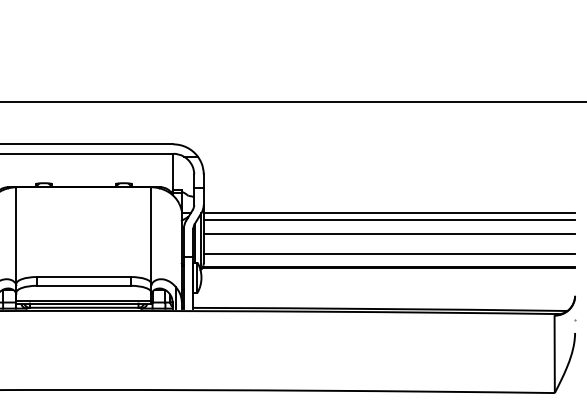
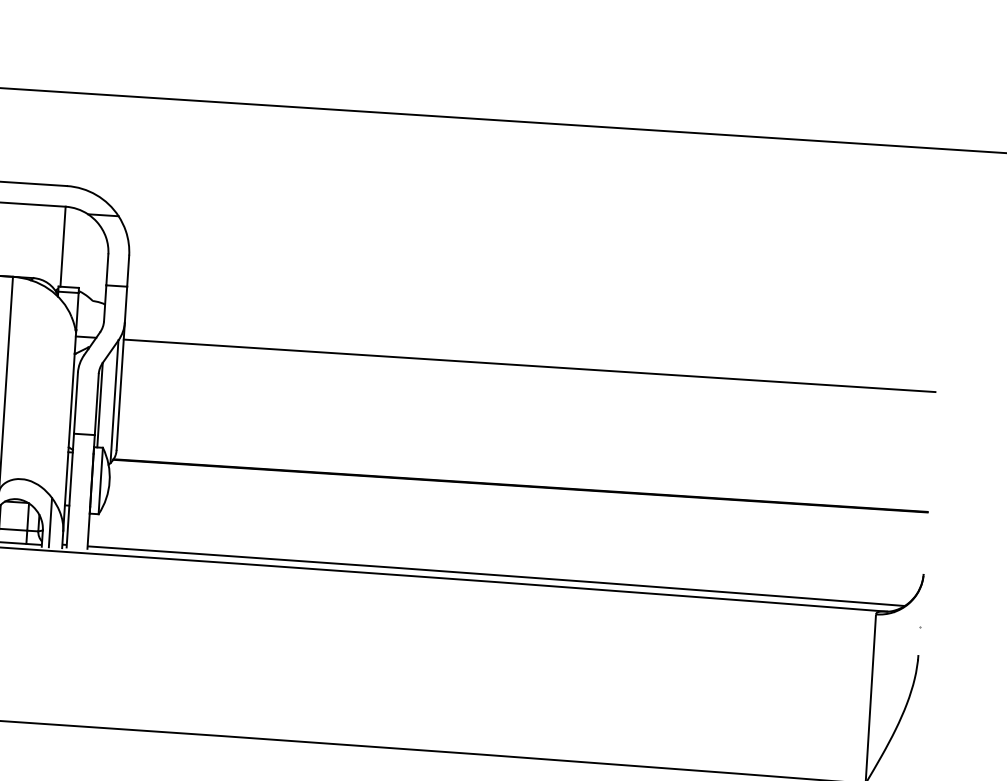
line: (389, 220) -> (528, 383), removed
line: (389, 233) -> (526, 411), removed
line: (389, 254) -> (523, 457), removed

